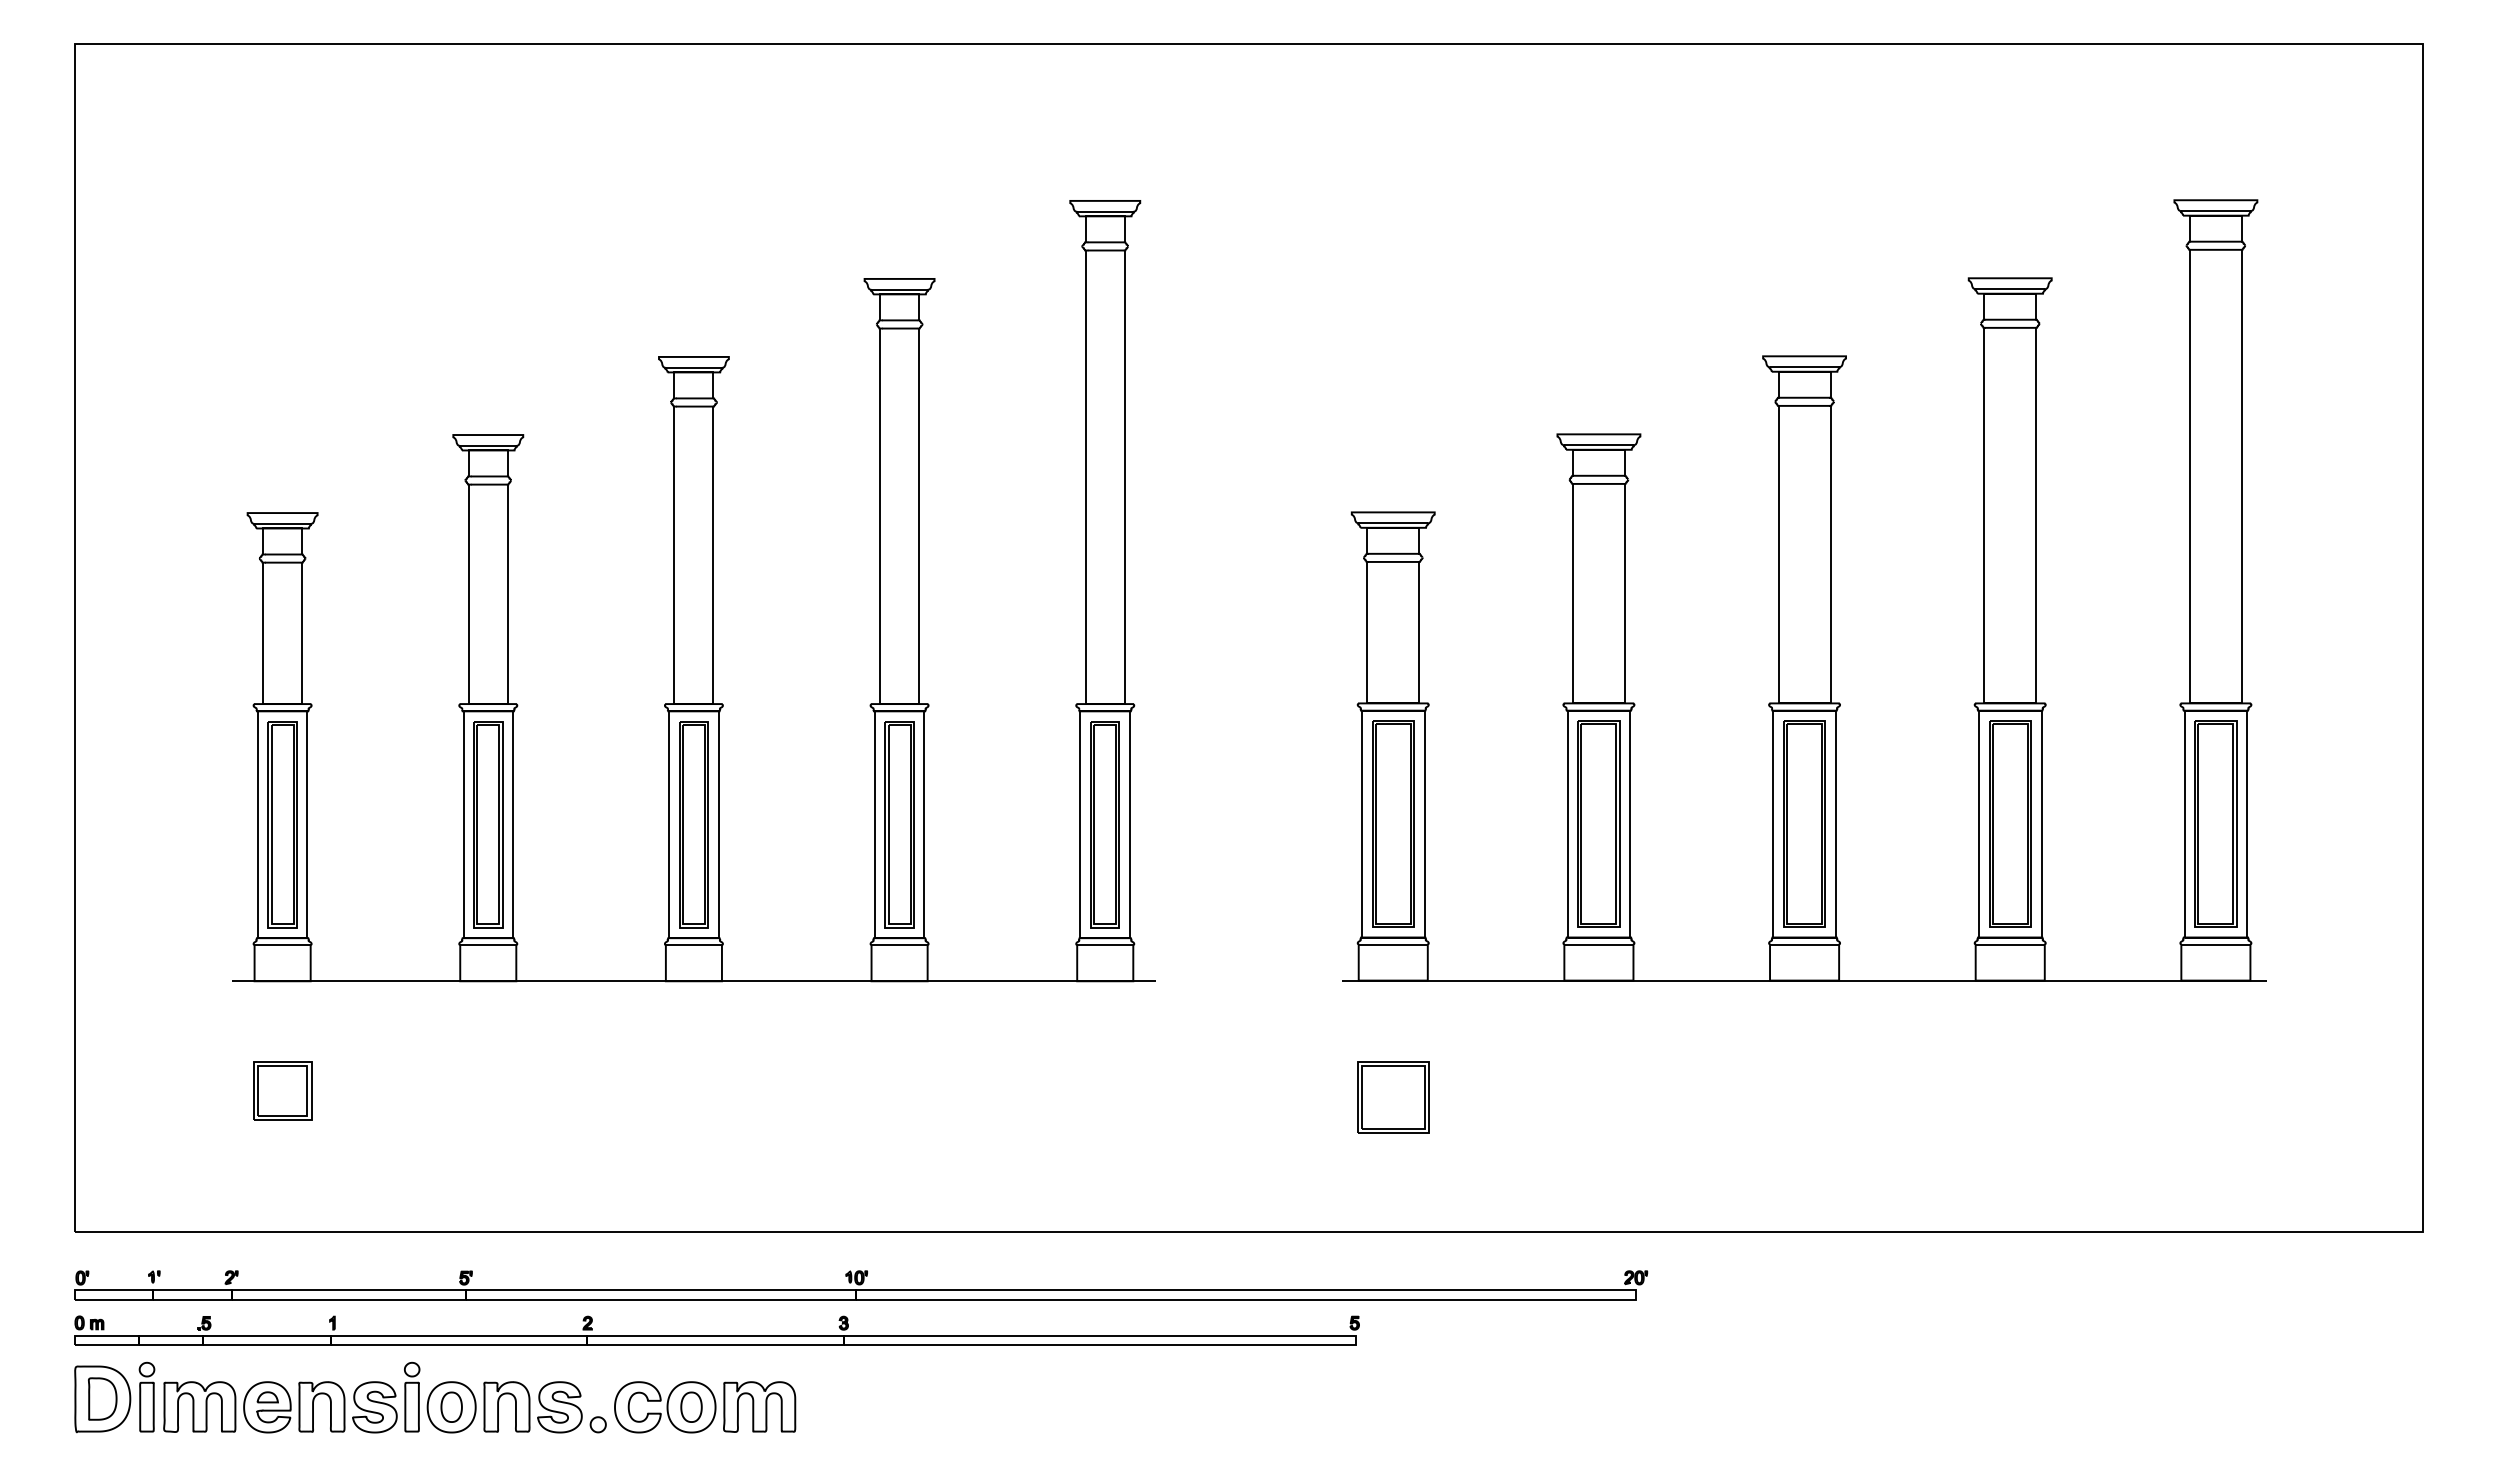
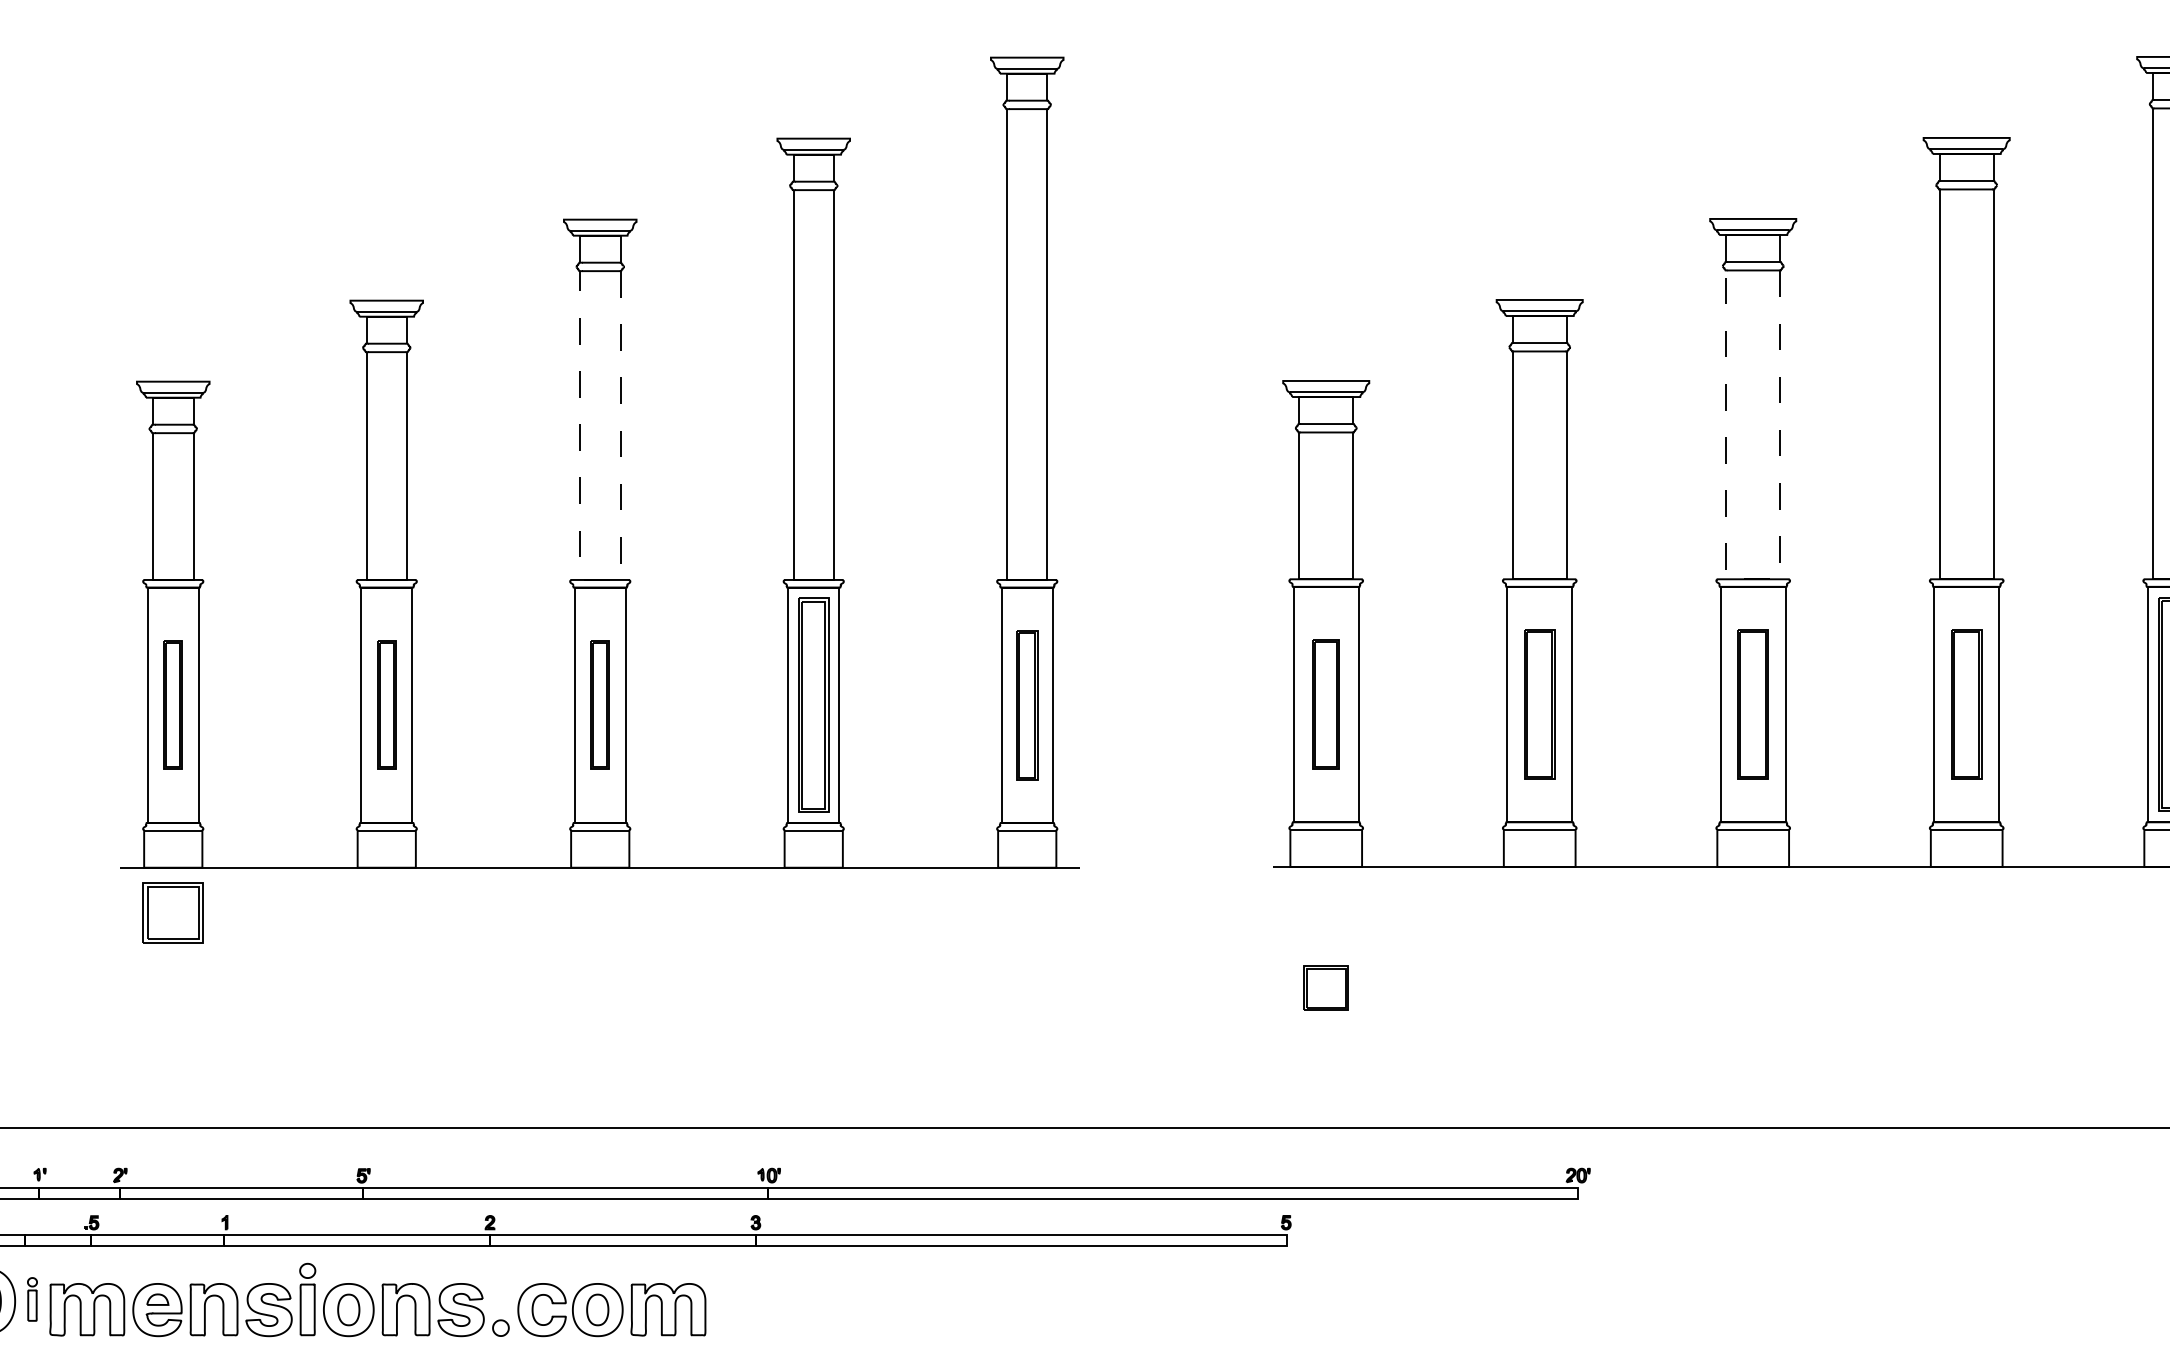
line: (1804, 703) -> (1753, 579), solid -> dashed
line: (693, 704) -> (599, 580), solid -> dashed
part: (1393, 823) -> (1326, 703), size x0.6
part: (1598, 823) -> (1539, 703), size x0.7
part: (1804, 823) -> (1753, 703), size x0.7
part: (2010, 823) -> (1966, 703), size x0.7
part: (282, 824) -> (173, 704), size x0.6
part: (488, 824) -> (386, 704), size x0.6
part: (693, 824) -> (599, 704), size x0.6
part: (1104, 824) -> (1026, 704), size x0.7
part: (282, 1090) -> (173, 912), moved
part: (1393, 1097) -> (1326, 988), size x0.6
part: (146, 1396) -> (31, 1298), size x0.6

